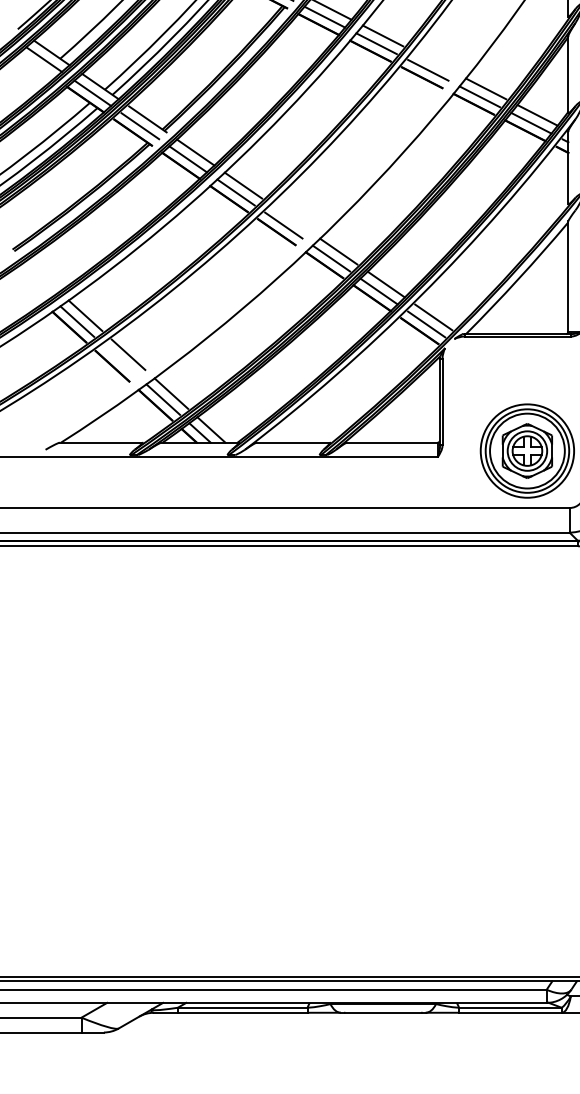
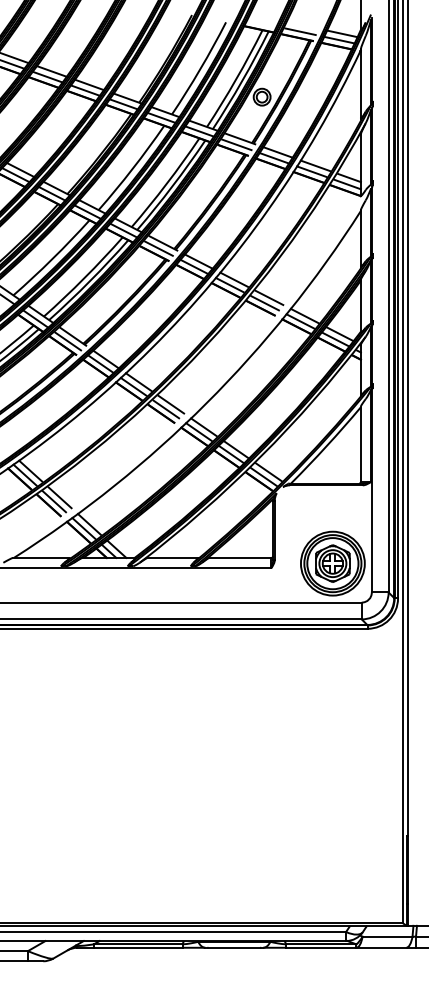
line: (434, 61) -> (269, 297), added
line: (291, 218) -> (171, 404), added
line: (120, 360) -> (54, 501), added

